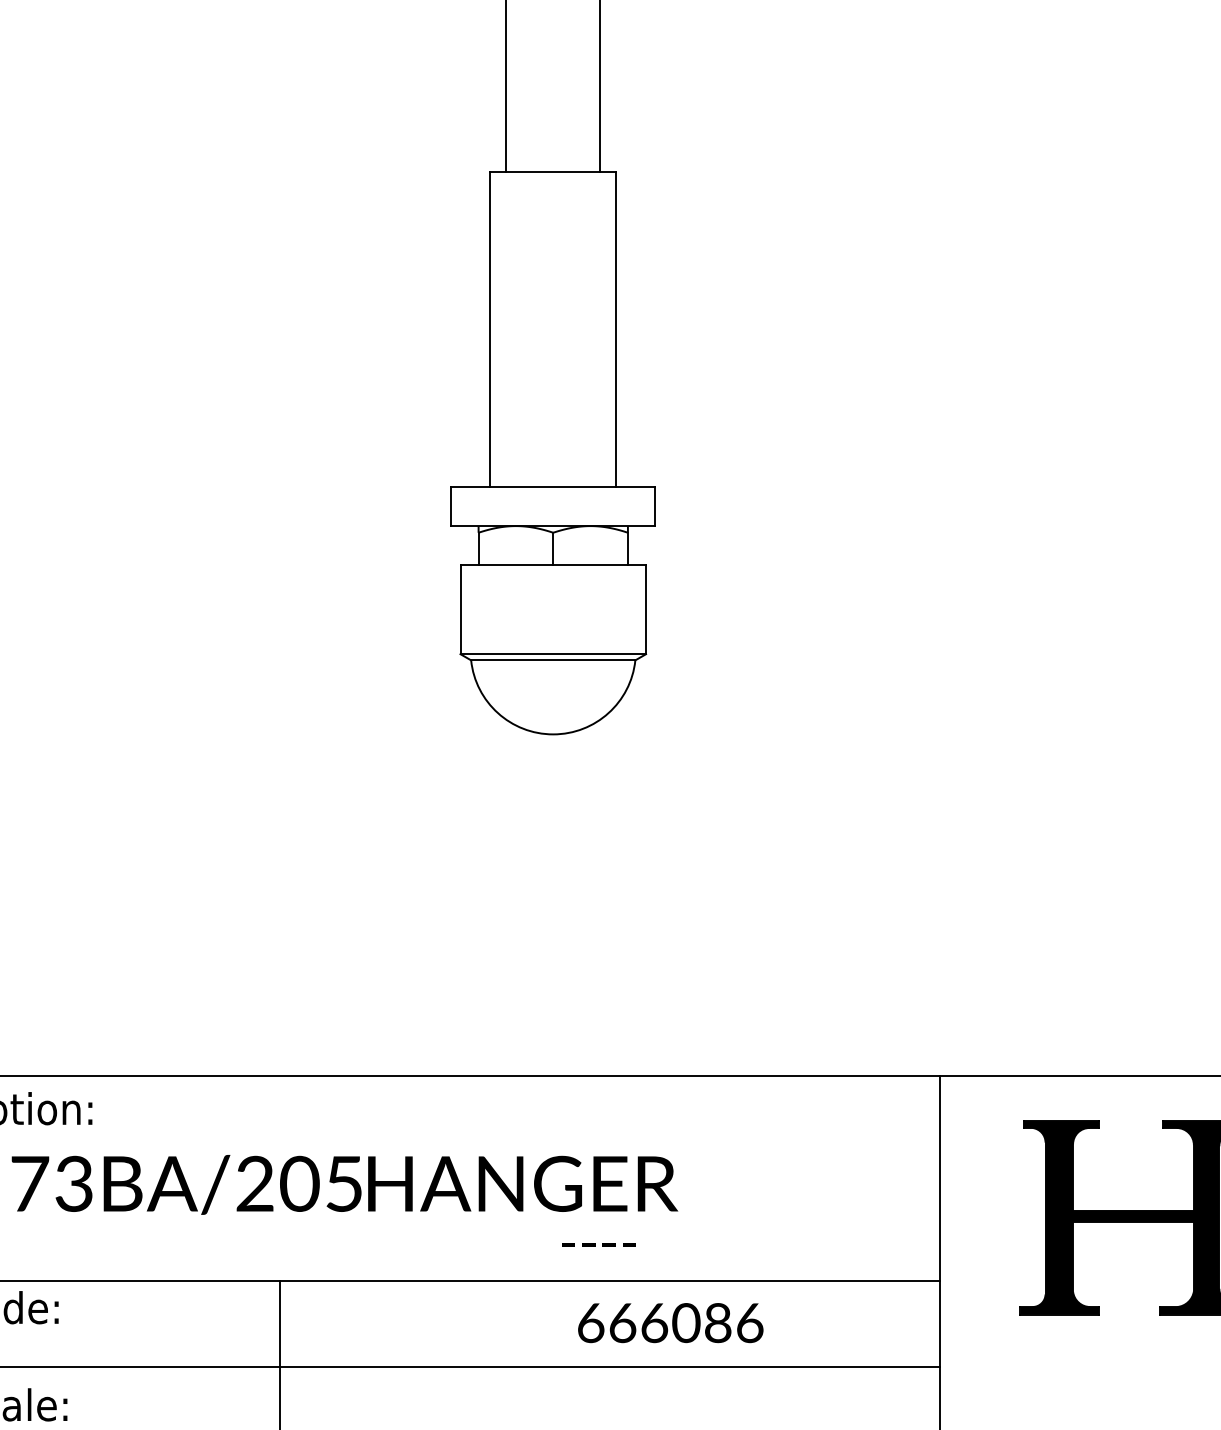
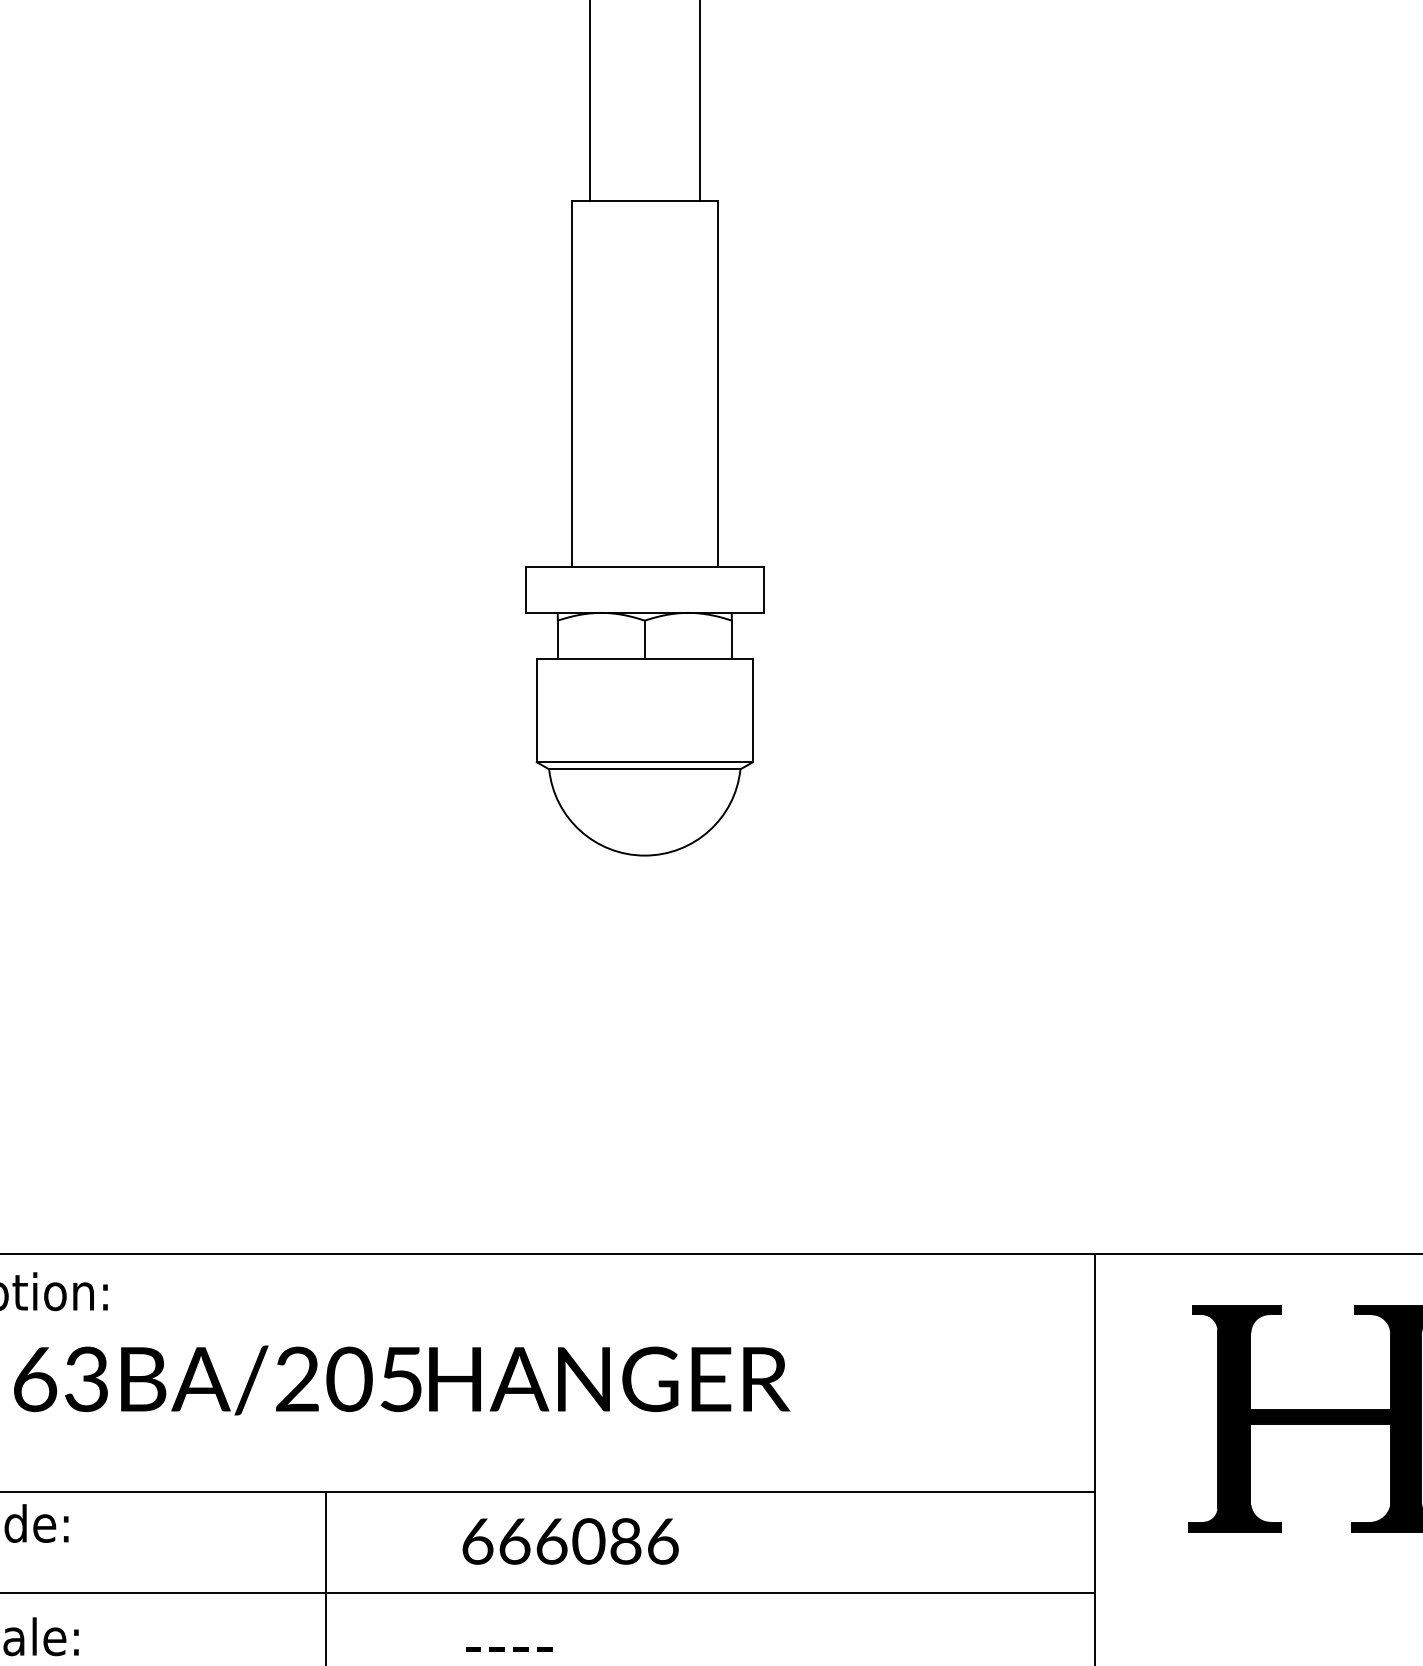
text: (30, 1184) -> (35, 1379), 73BA/205 -> 63BA/205
text: (599, 1245) -> (509, 1649), moved
text: (670, 1323) -> (570, 1541), moved

